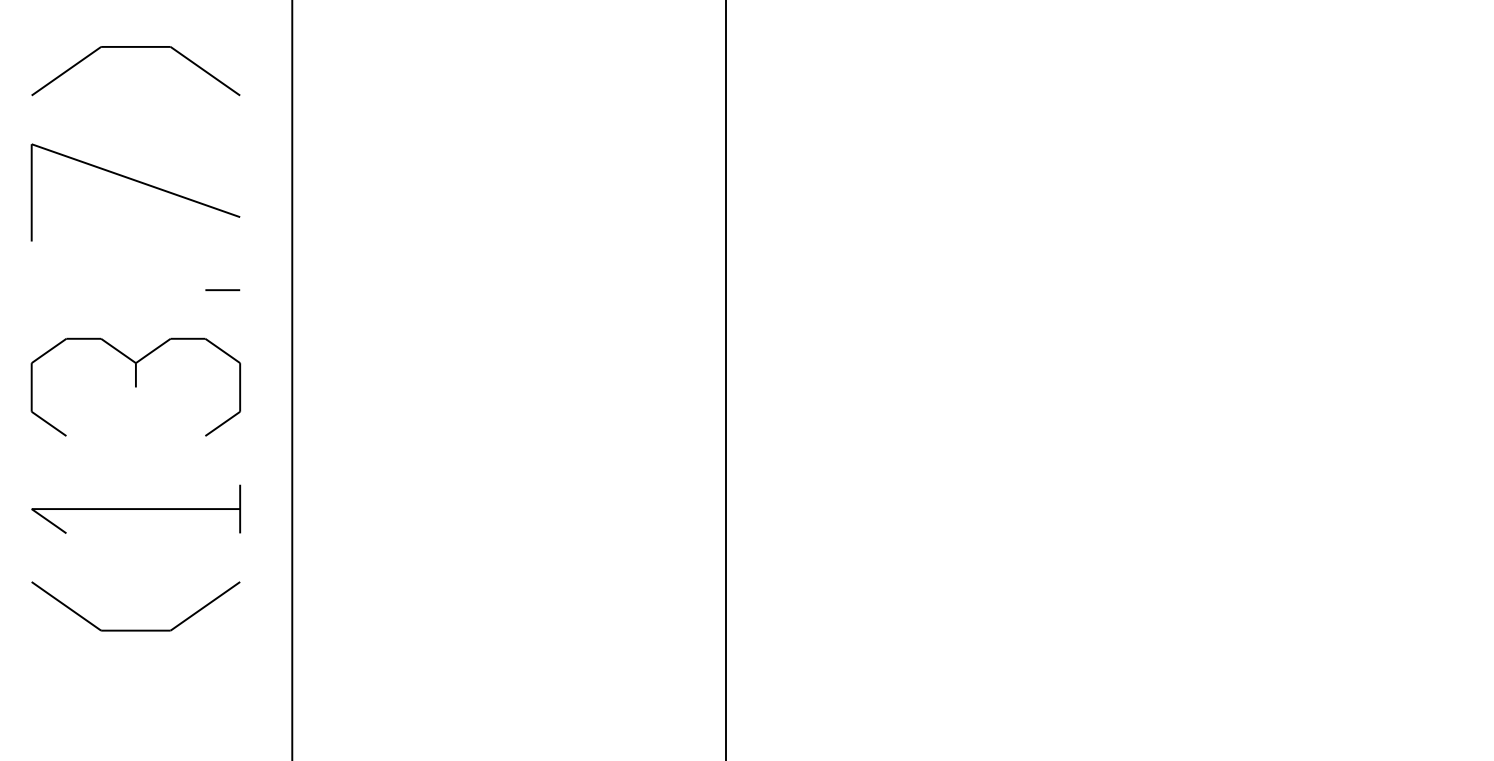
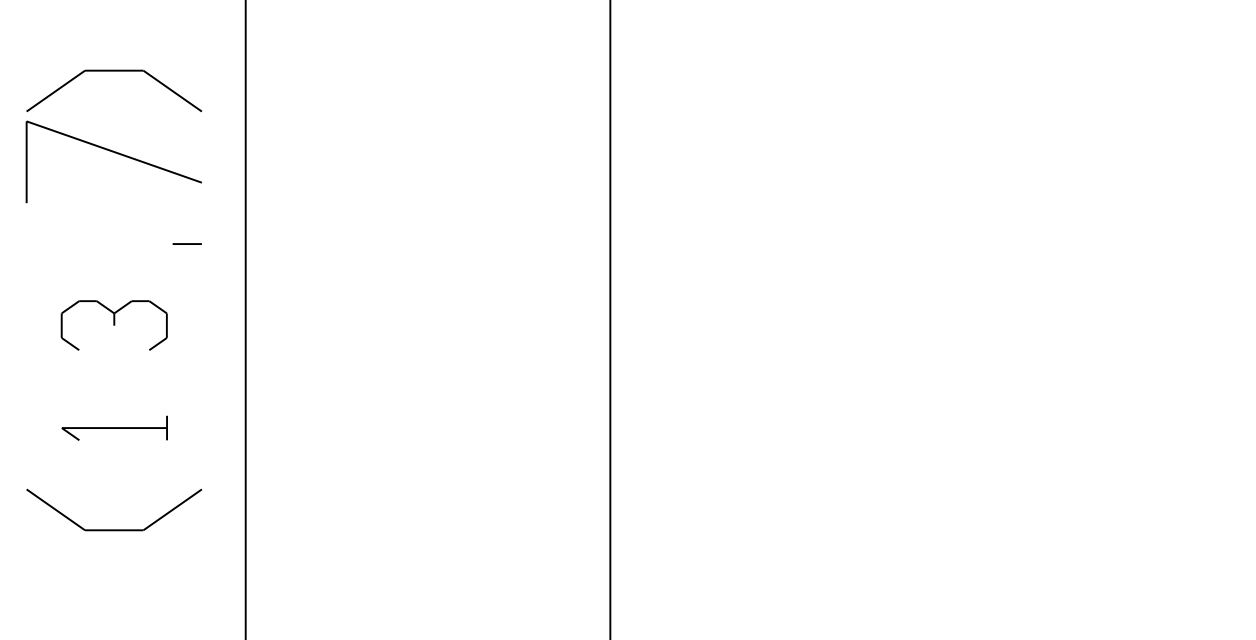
part: (135, 47) -> (113, 71), moved
part: (135, 386) -> (113, 325), size x0.6
part: (136, 508) -> (114, 427), size x0.6

